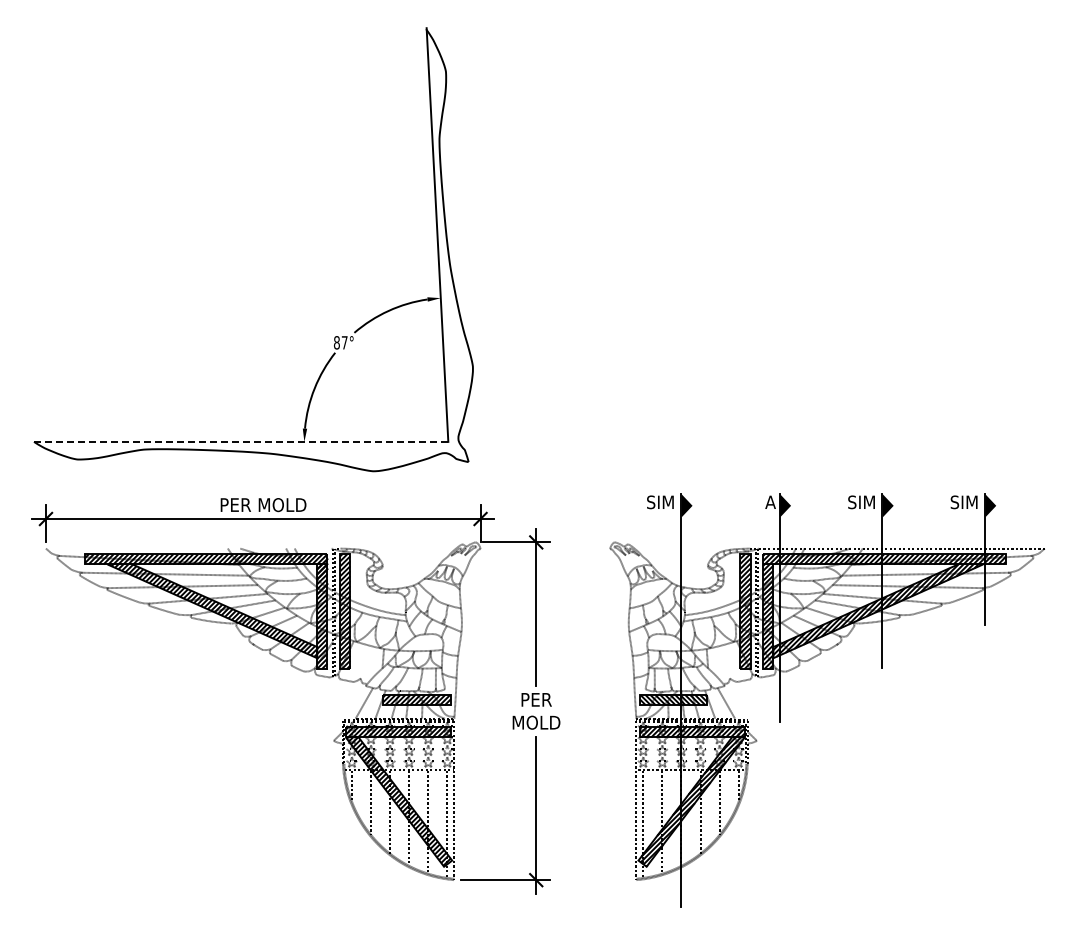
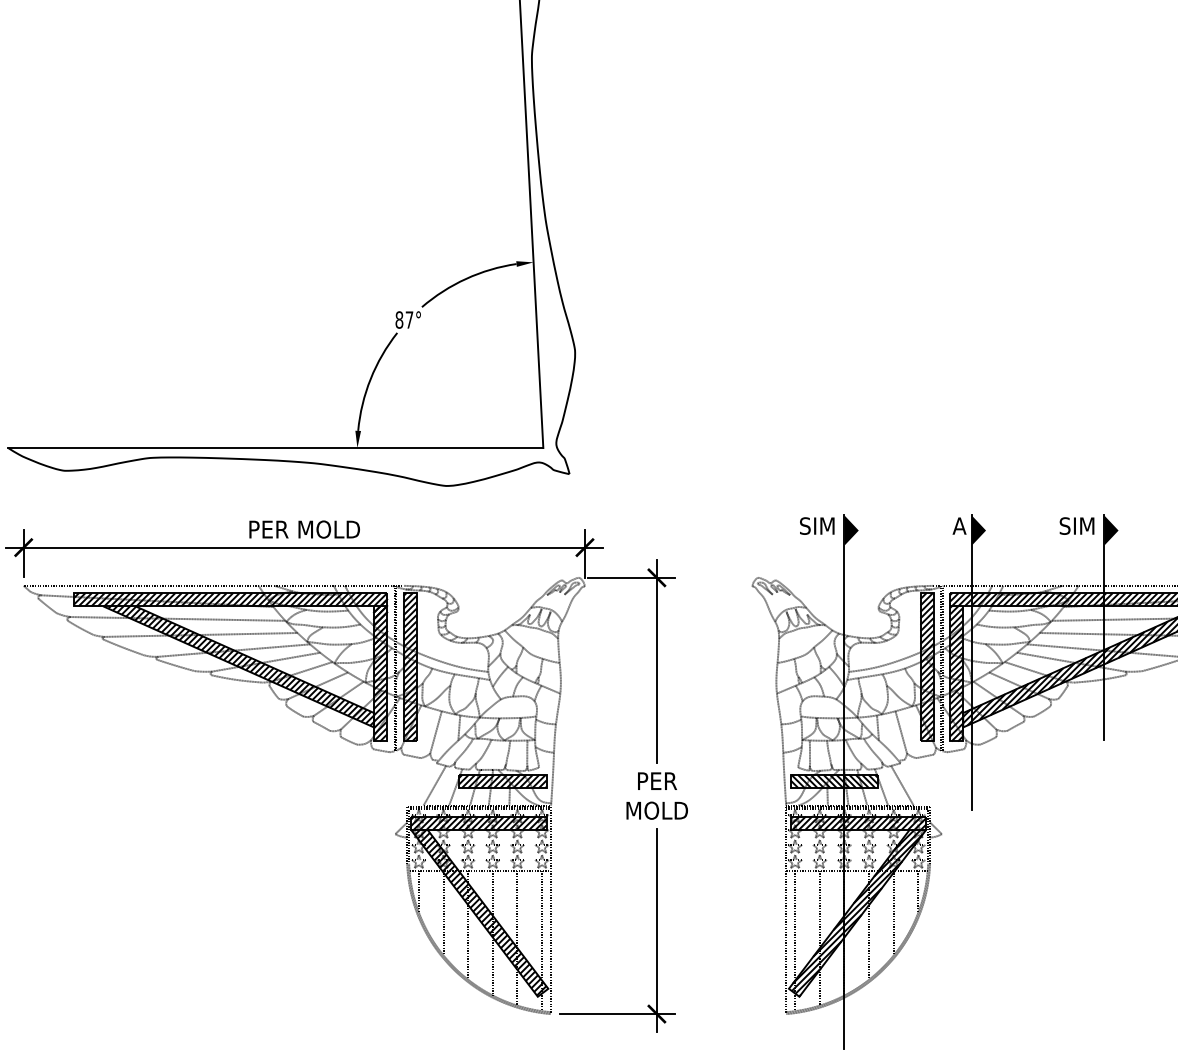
line: (241, 441) -> (276, 447), dashed -> solid
line: (189, 548) -> (209, 585), added
line: (364, 661) -> (435, 731), added
line: (724, 661) -> (900, 731), added

